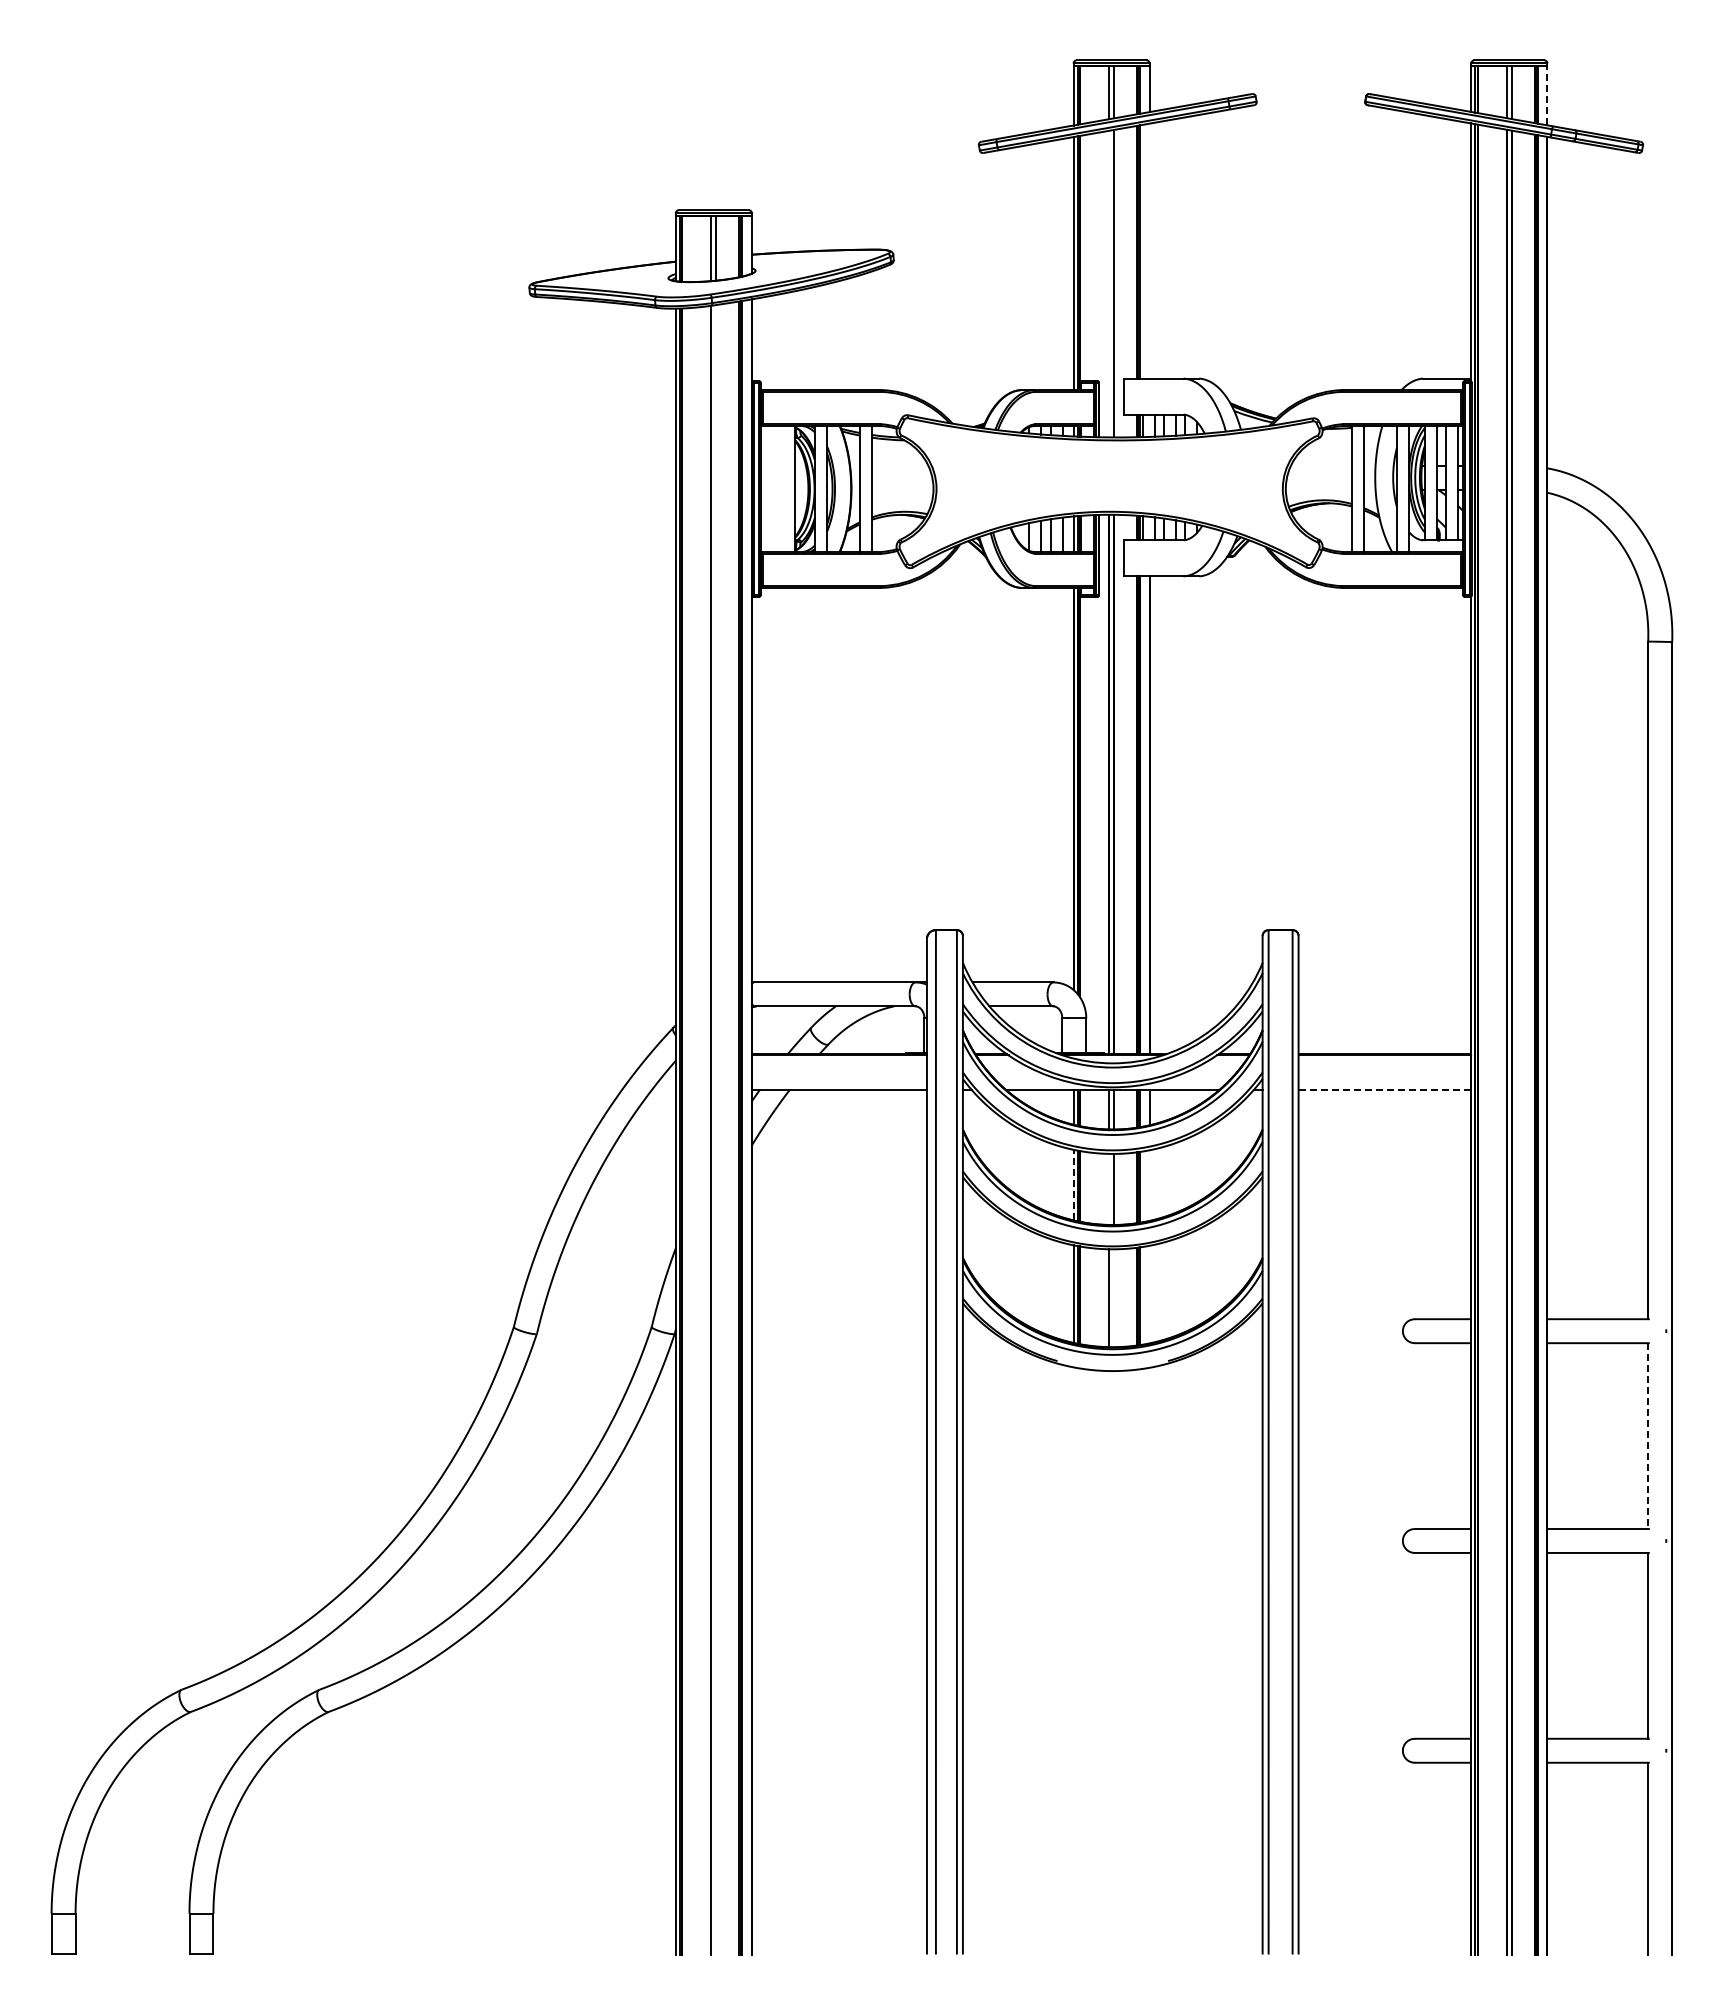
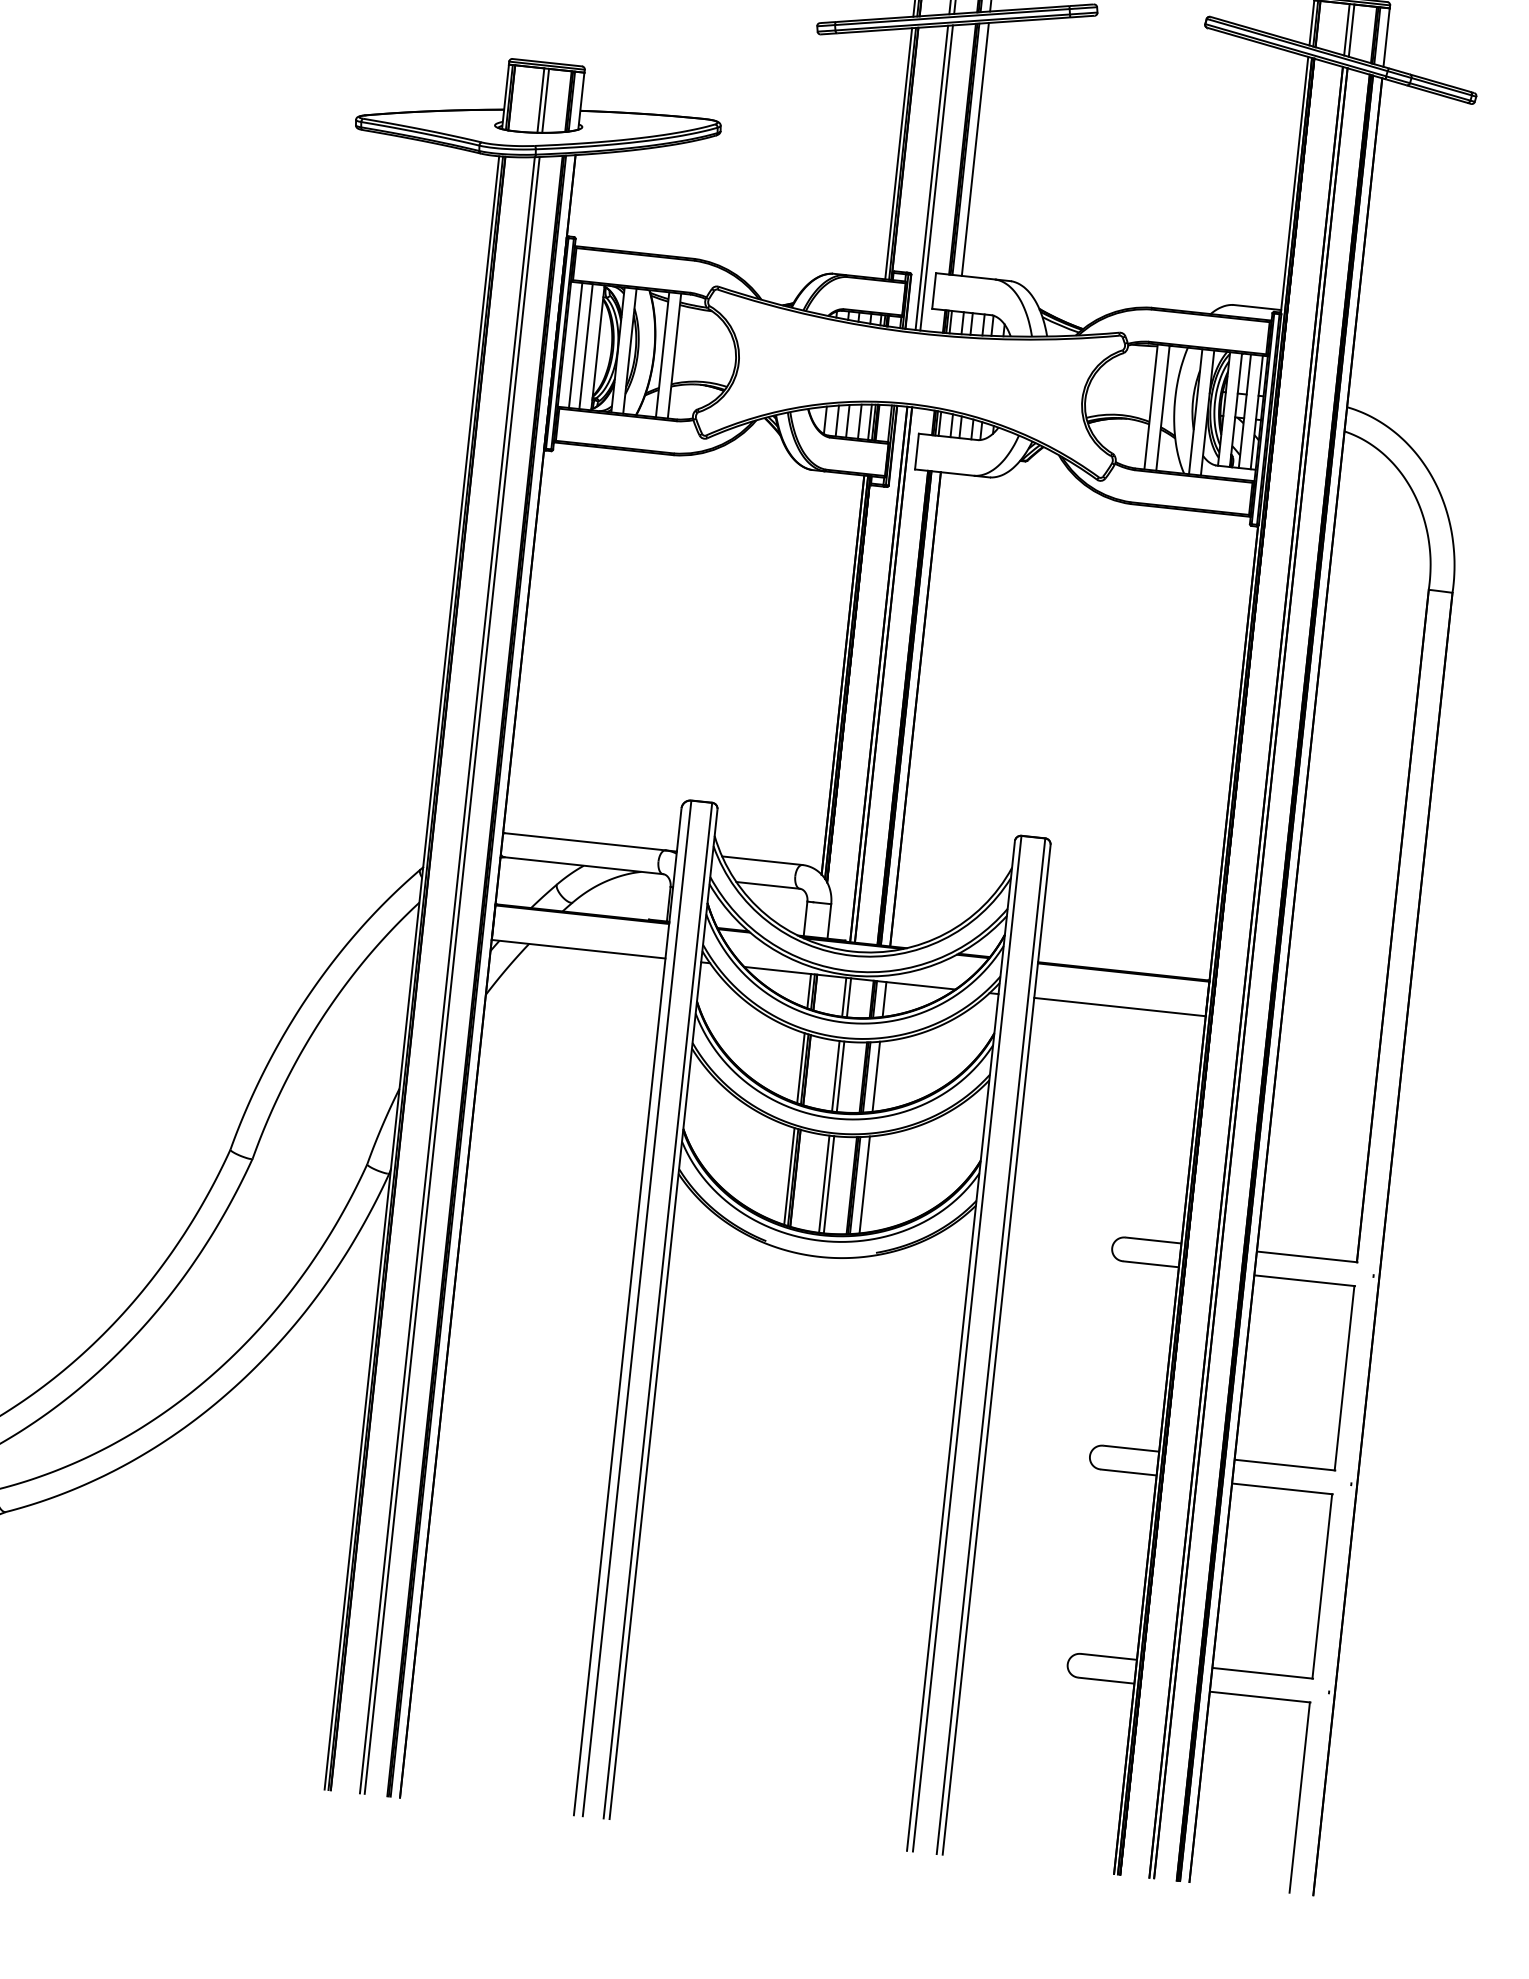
line: (1547, 95) -> (1386, 37), dashed -> solid
line: (1149, 250) -> (975, 148), added
line: (1109, 283) -> (932, 177), added
line: (772, 488) -> (576, 345), added
line: (782, 488) -> (585, 346), added
line: (1385, 1090) -> (1120, 1007), dashed -> solid
line: (716, 1129) -> (452, 975), added
line: (1073, 1184) -> (800, 1067), dashed -> solid
line: (1149, 1185) -> (876, 1076), added
line: (1109, 1188) -> (836, 1075), added
line: (1149, 1294) -> (864, 1184), added
line: (1113, 1298) -> (828, 1184), added
line: (1648, 1436) -> (1344, 1378), dashed -> solid

